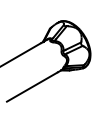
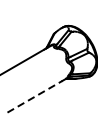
line: (32, 86) -> (34, 96), solid -> dashed

